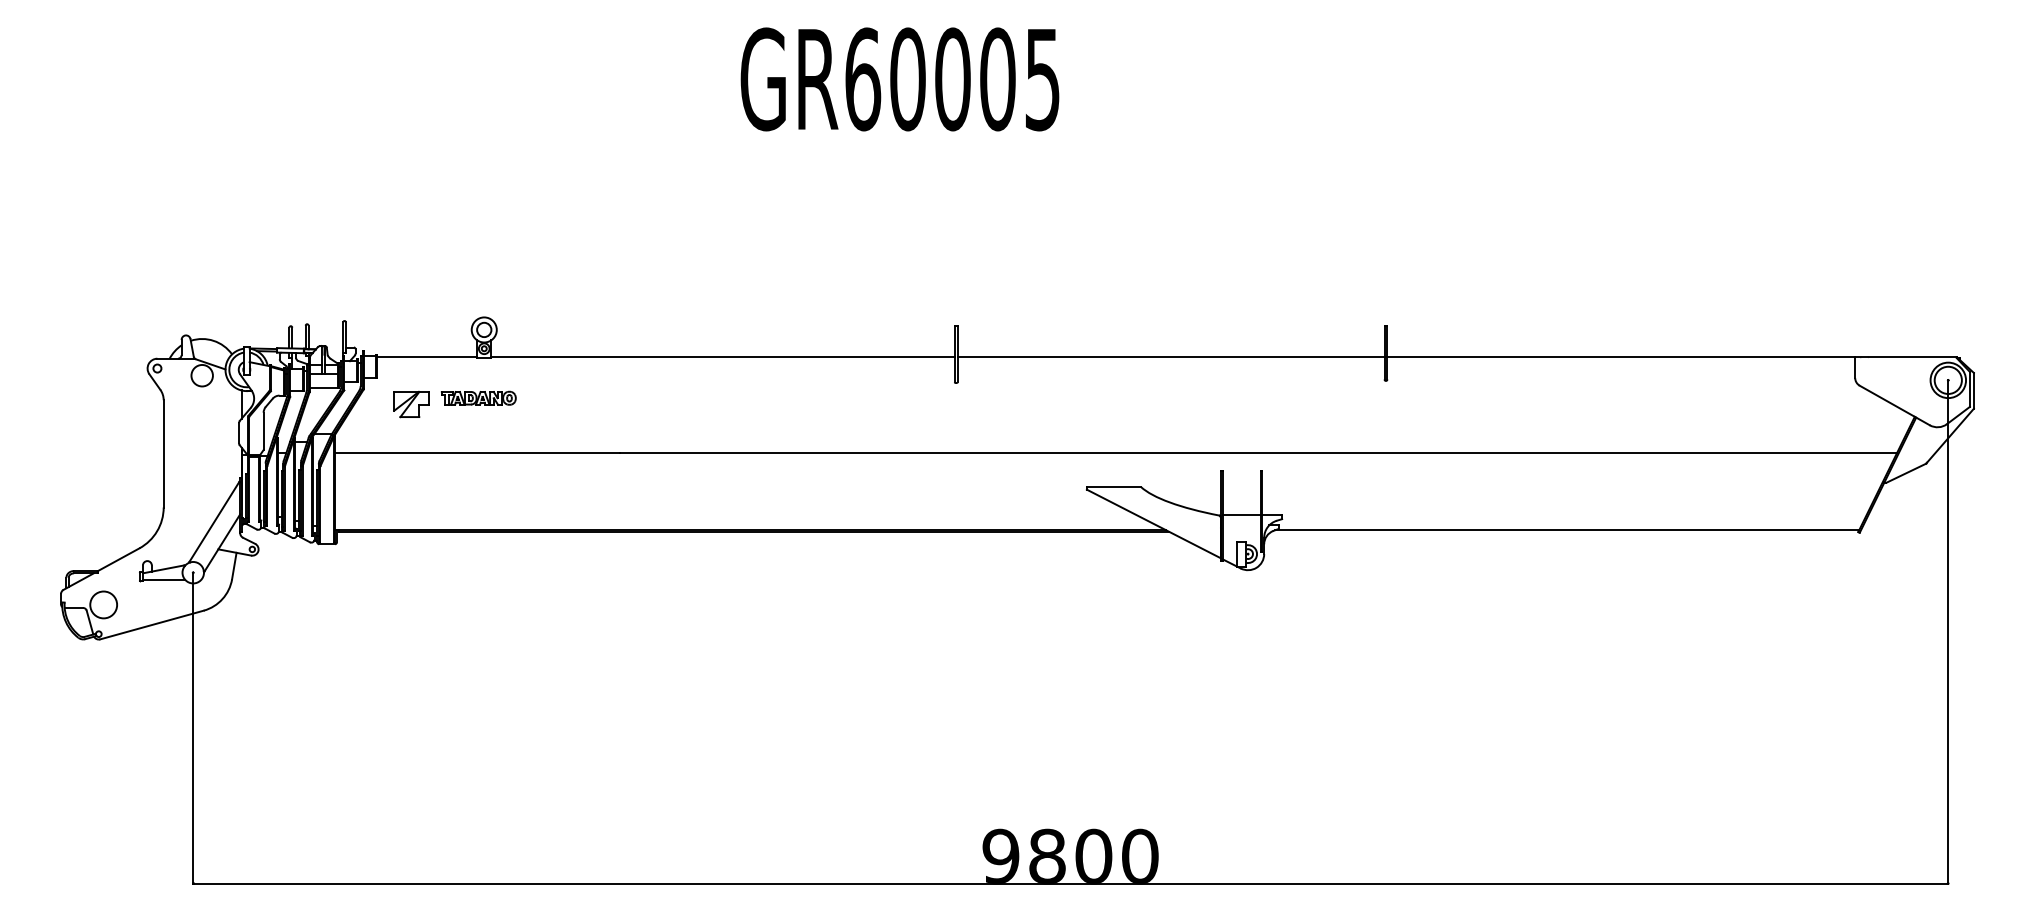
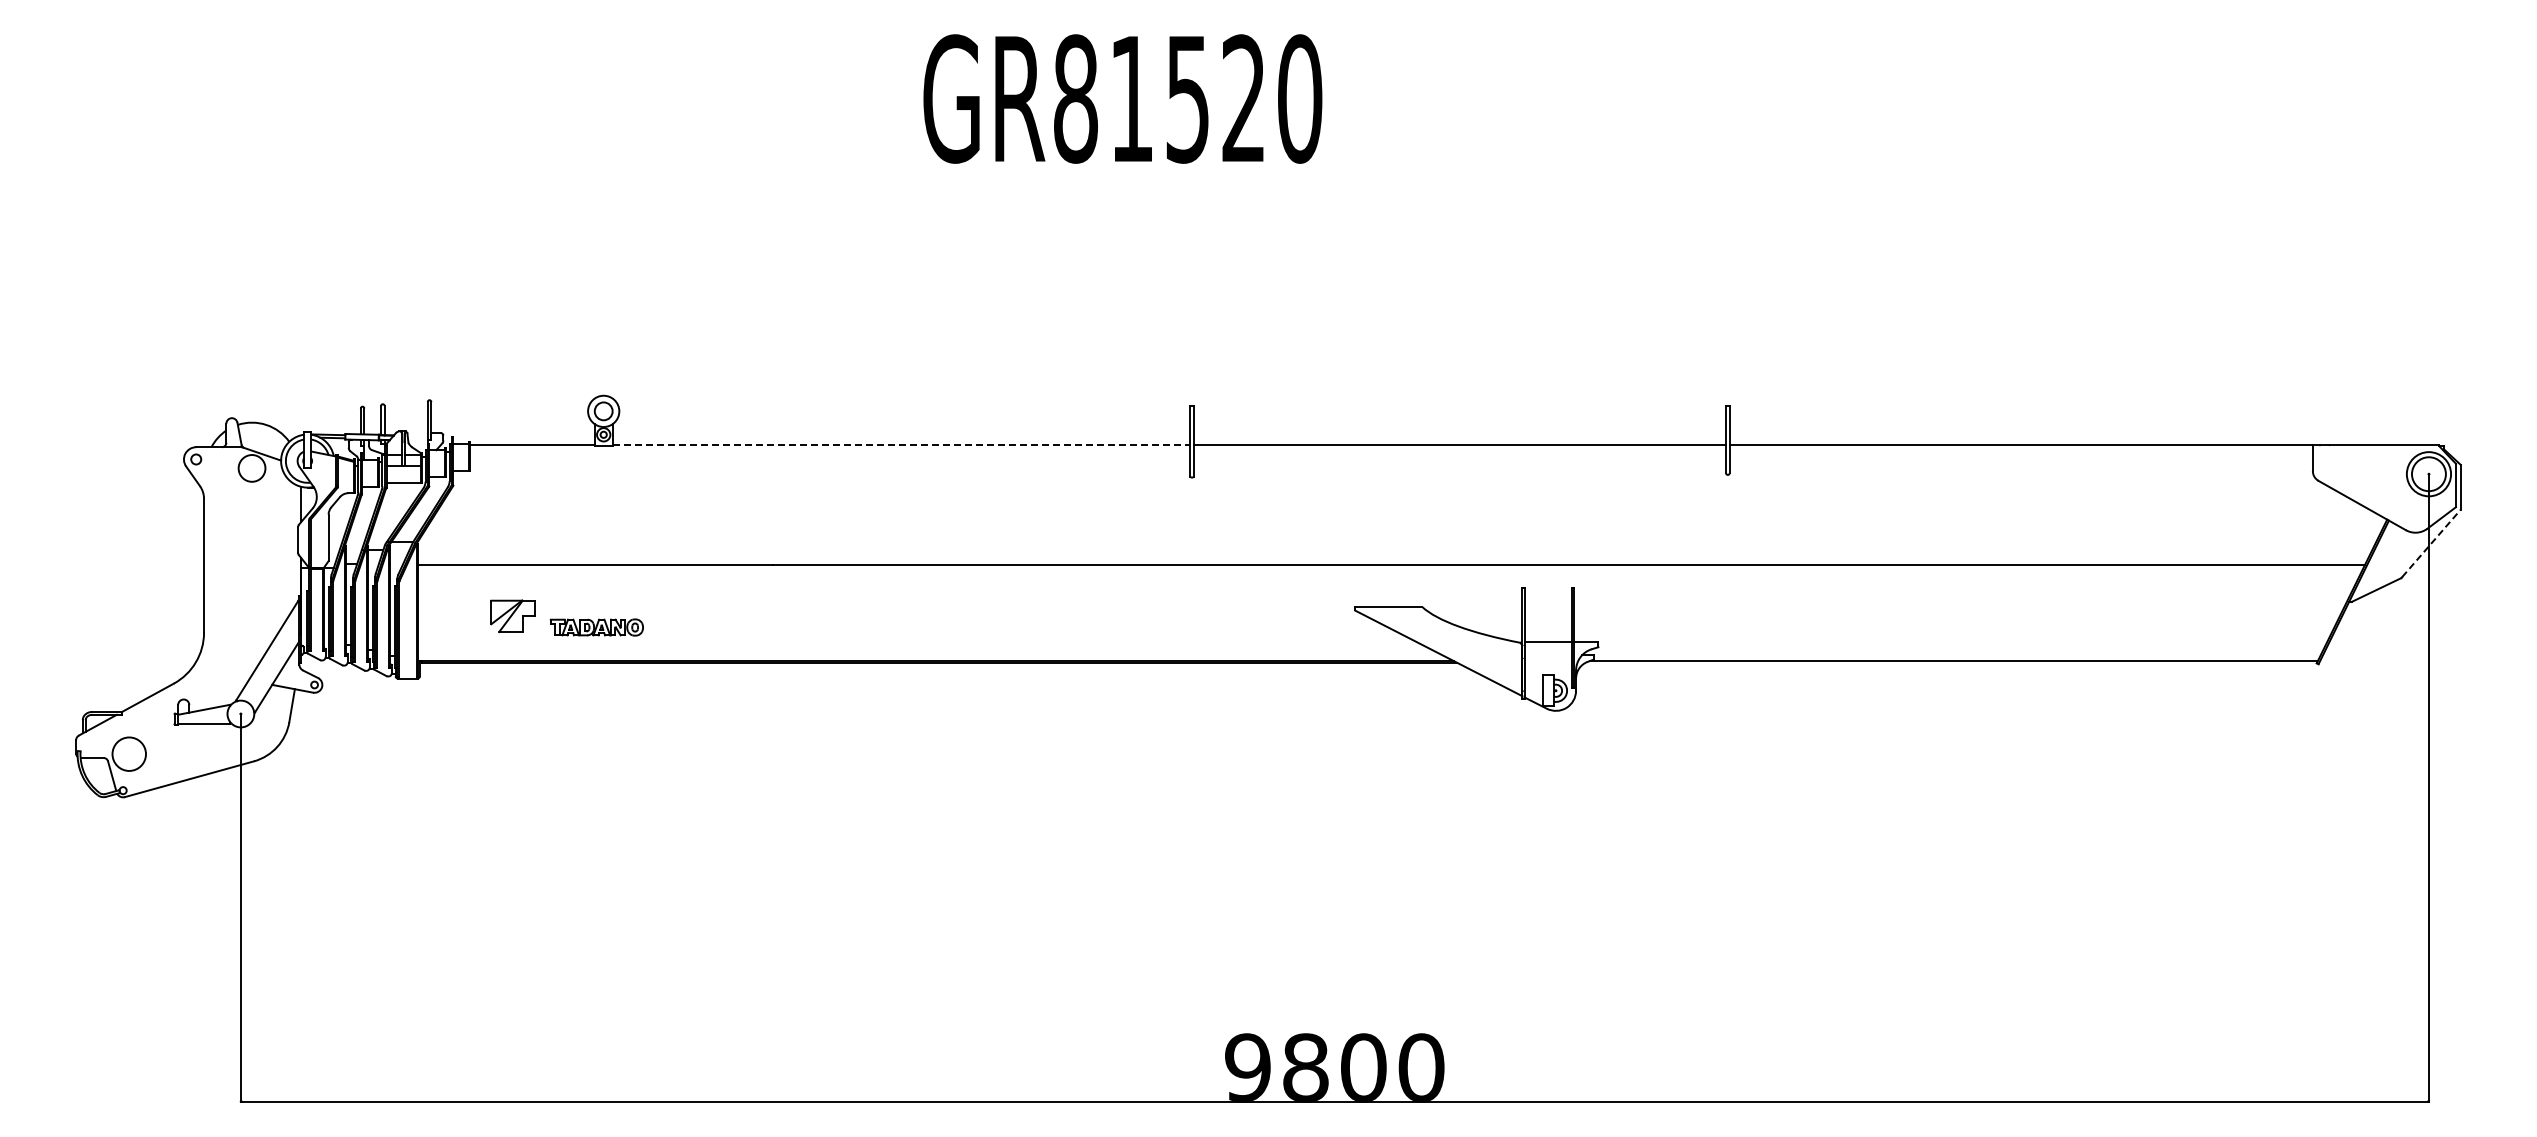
text: (953, 79) -> (1188, 98), GR60005 -> GR81520
line: (723, 357) -> (901, 445), solid -> dashed
part: (478, 398) -> (596, 627), moved
part: (411, 403) -> (512, 615), moved
line: (1950, 435) -> (2431, 543), solid -> dashed

